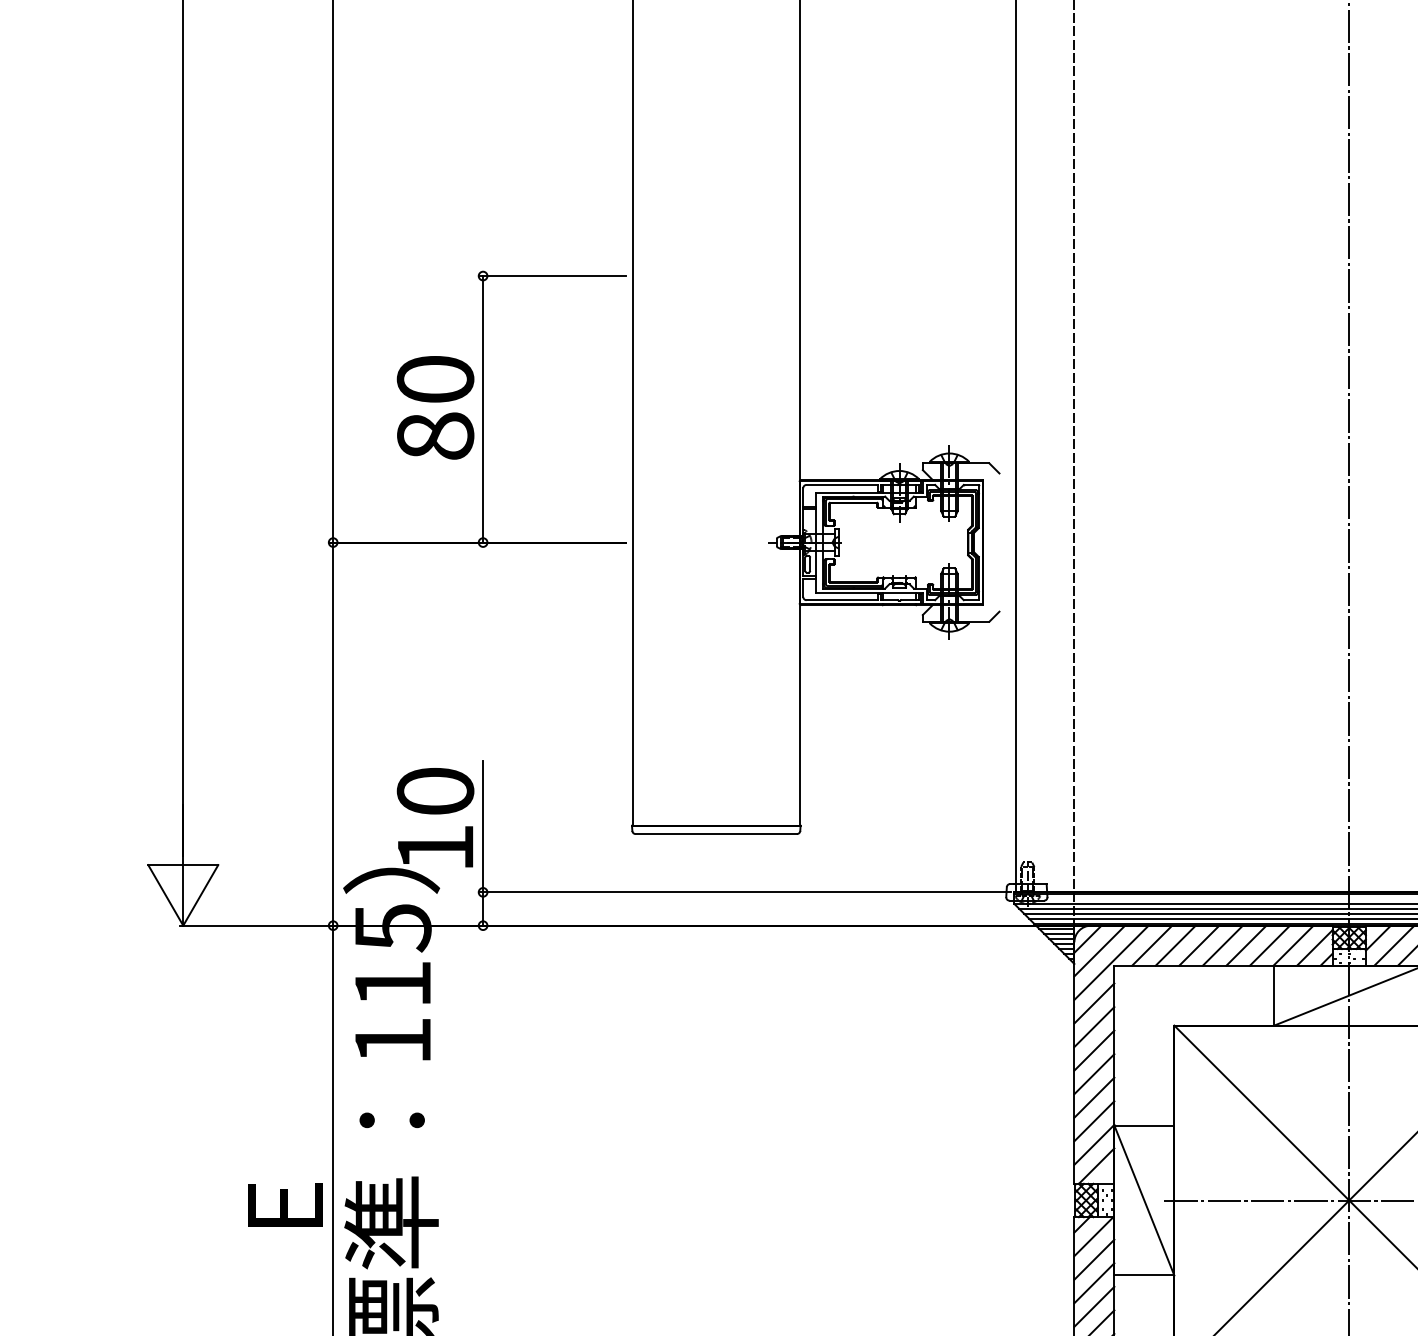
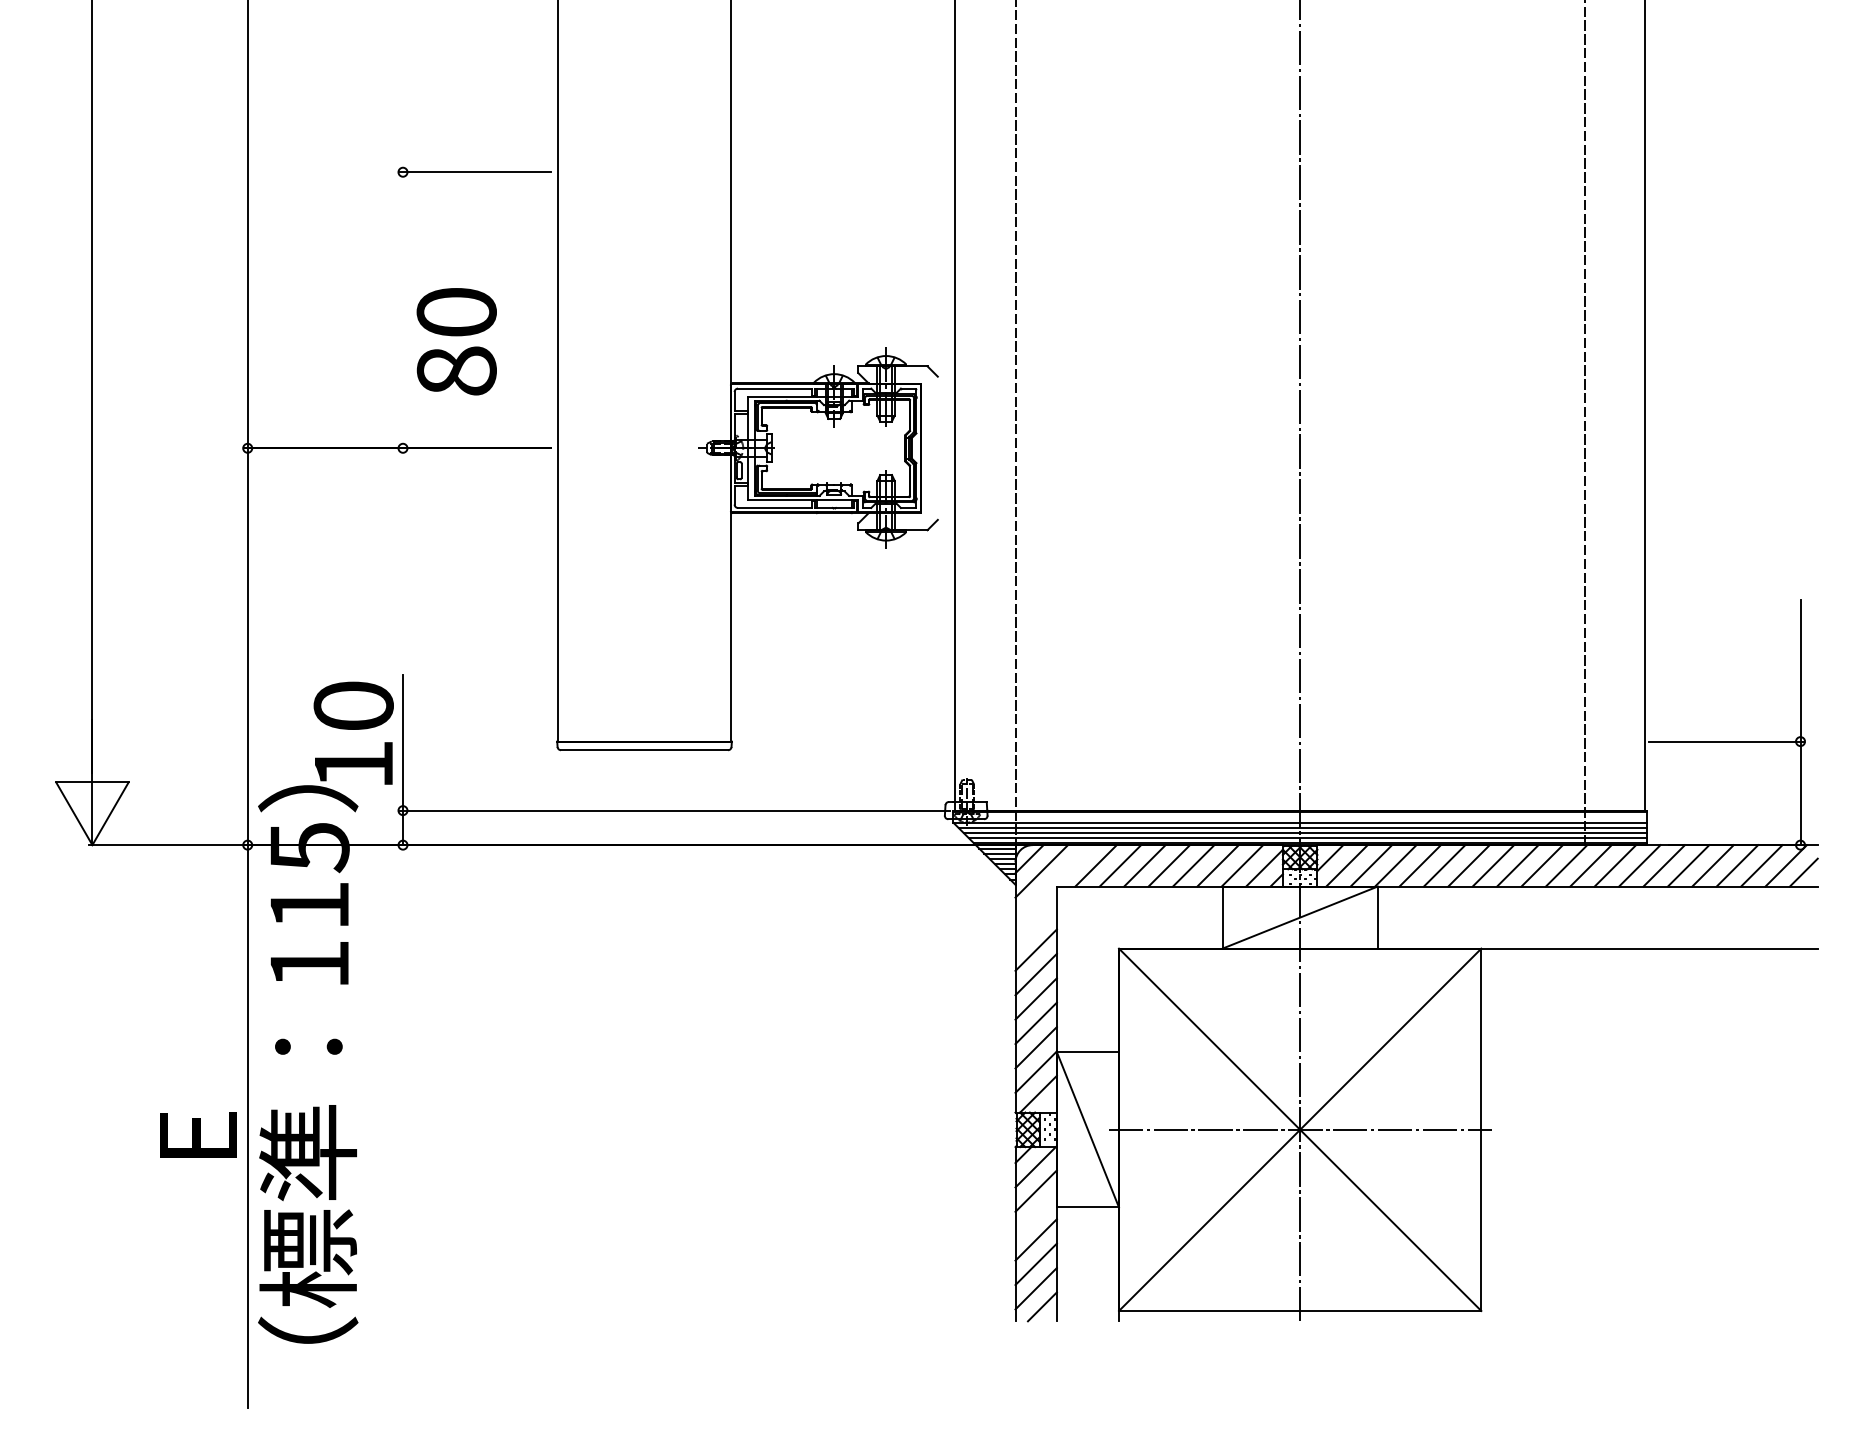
text: (435, 407) -> (456, 341), moved
line: (483, 409) -> (403, 310), removed
line: (1111, 962) -> (1053, 883), removed
line: (1093, 1003) -> (1035, 925), removed
line: (1093, 1283) -> (1035, 1215), removed

